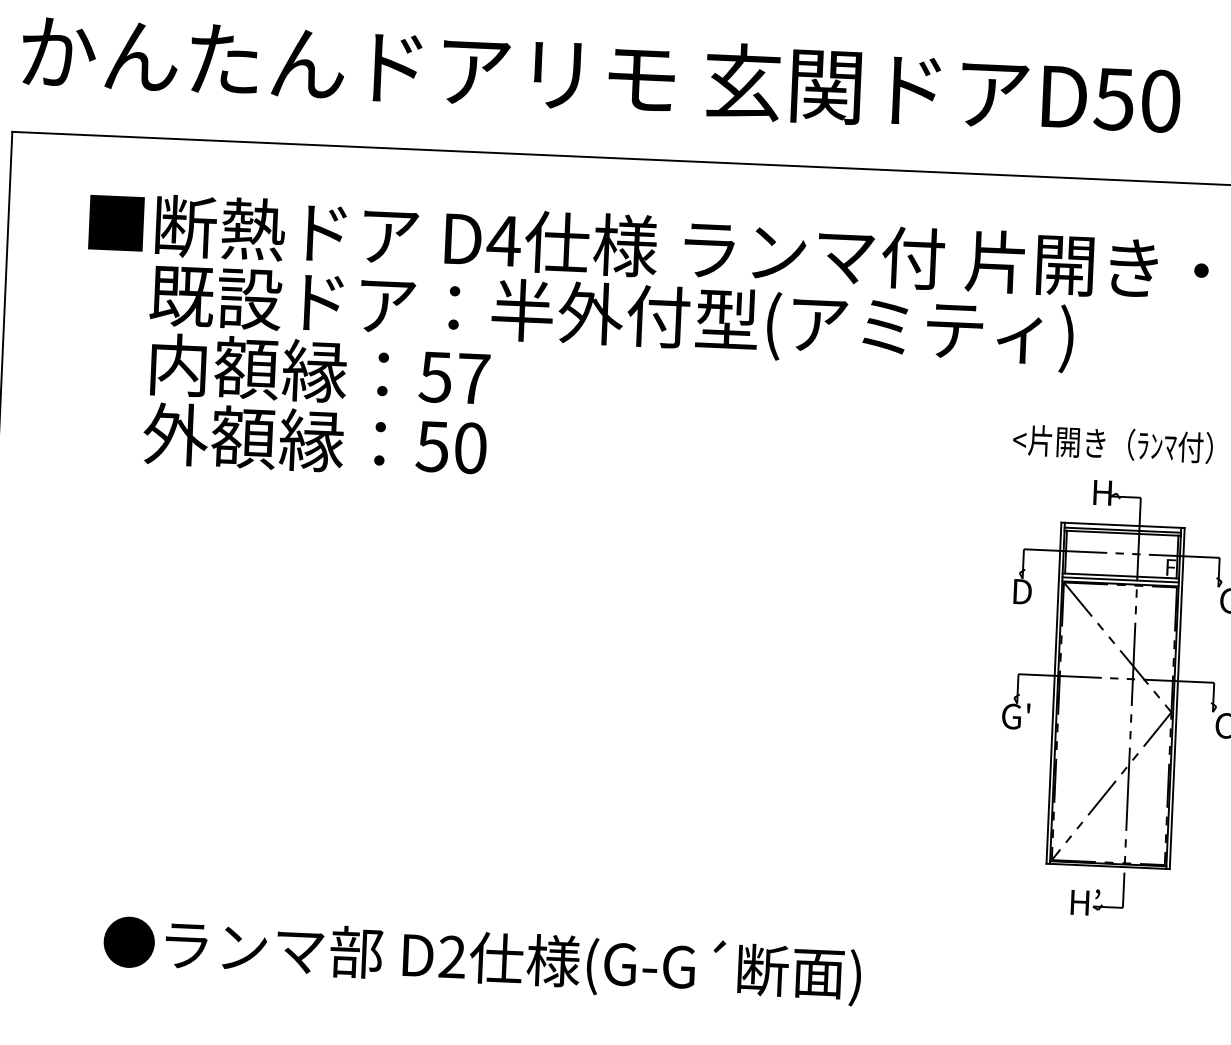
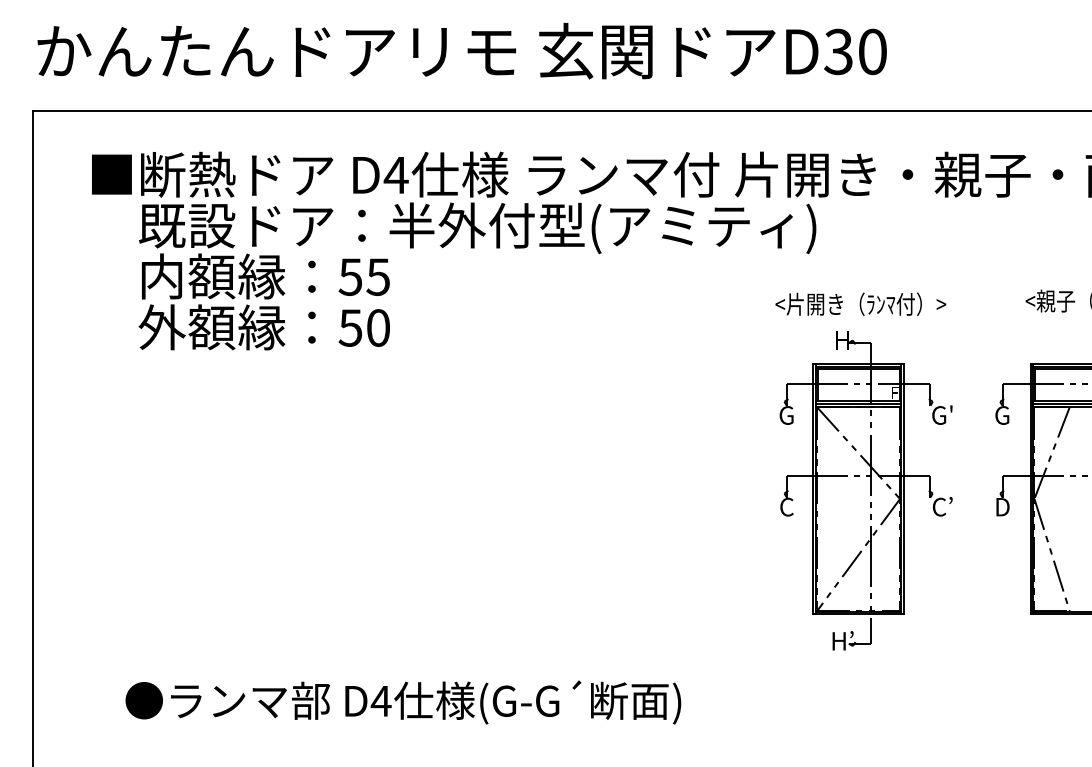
text: (1114, 98) -> (838, 51), D50 -> D30
text: (473, 379) -> (378, 277), 57 -> 55
text: (1021, 591) -> (786, 415), D -> G
text: (1016, 715) -> (786, 506), G' -> C
text: (451, 956) -> (380, 700), D2 -> D4

